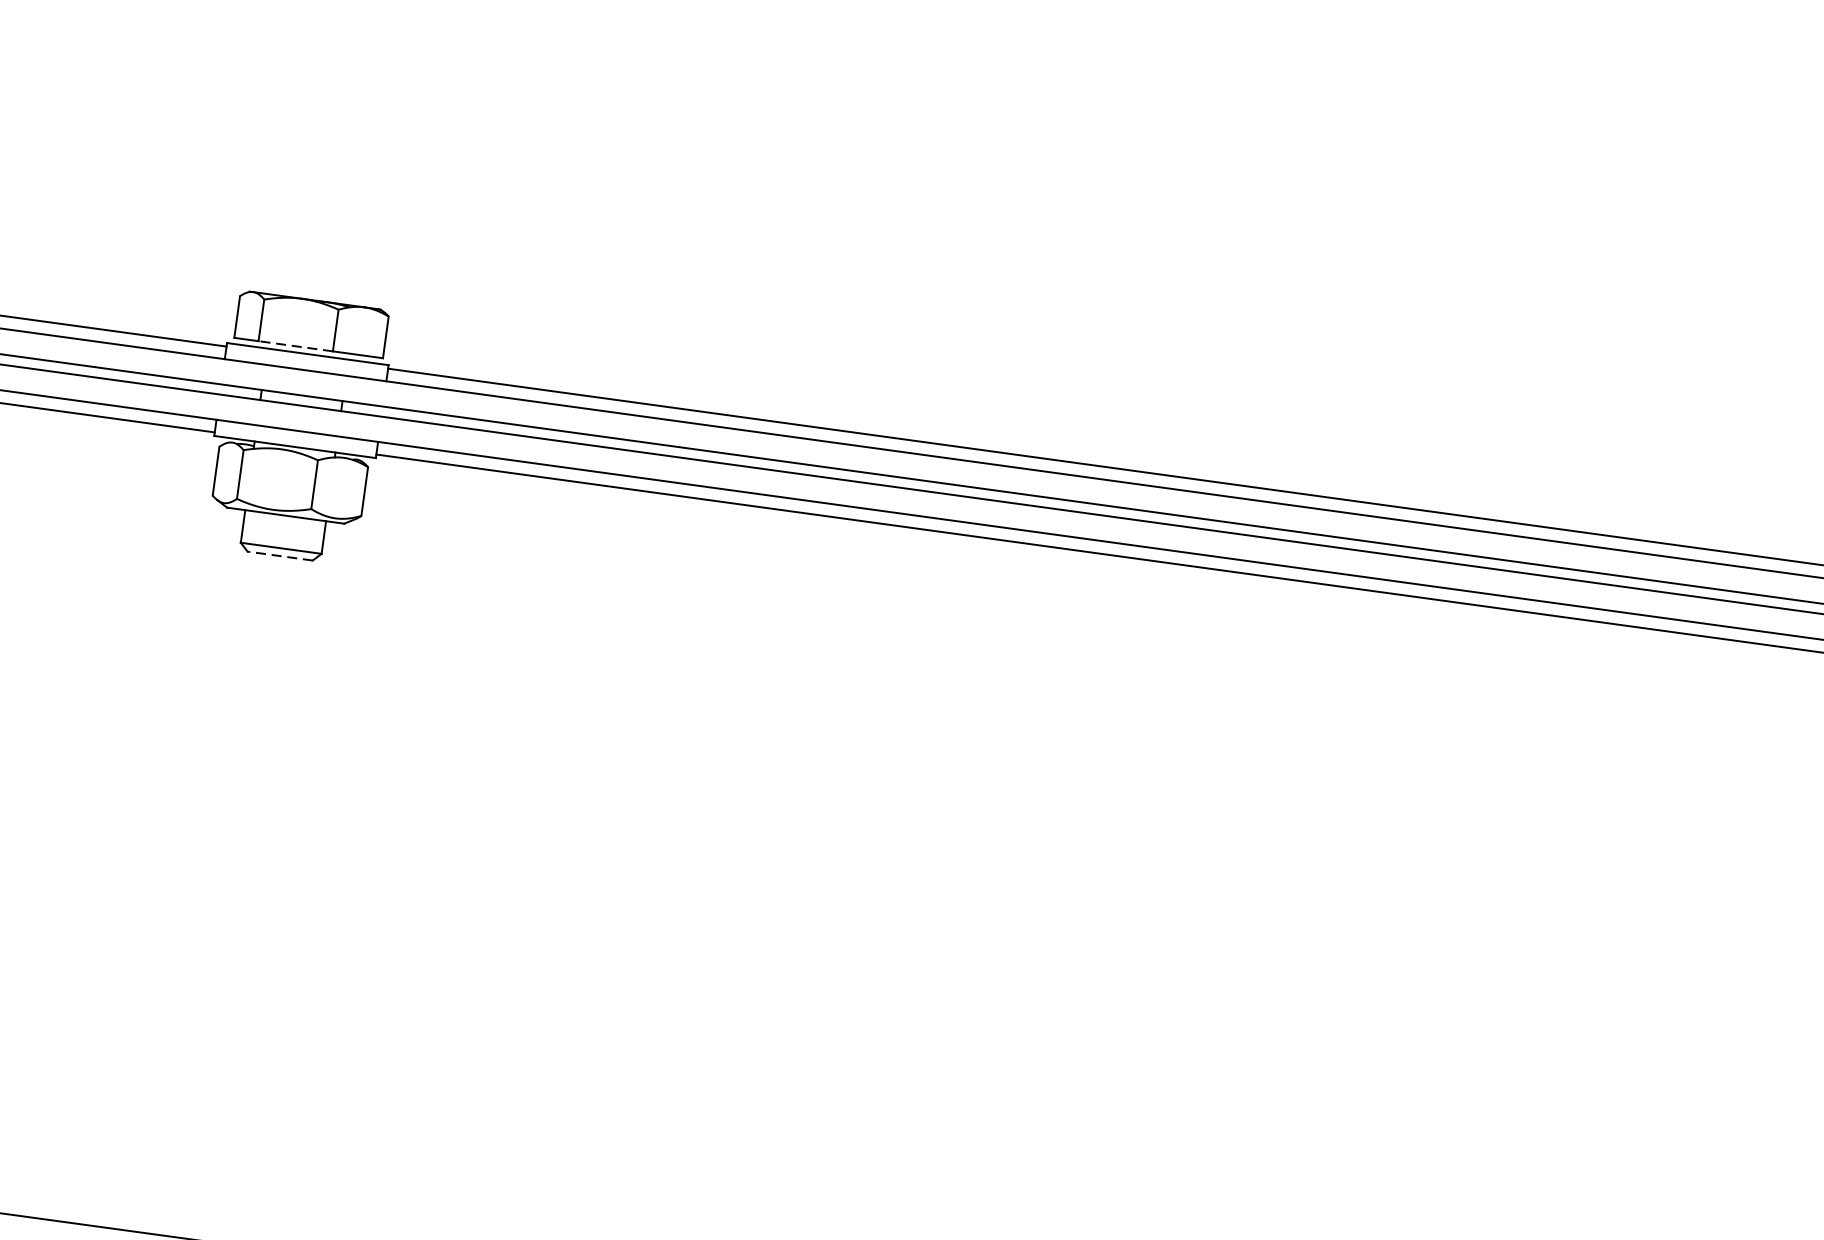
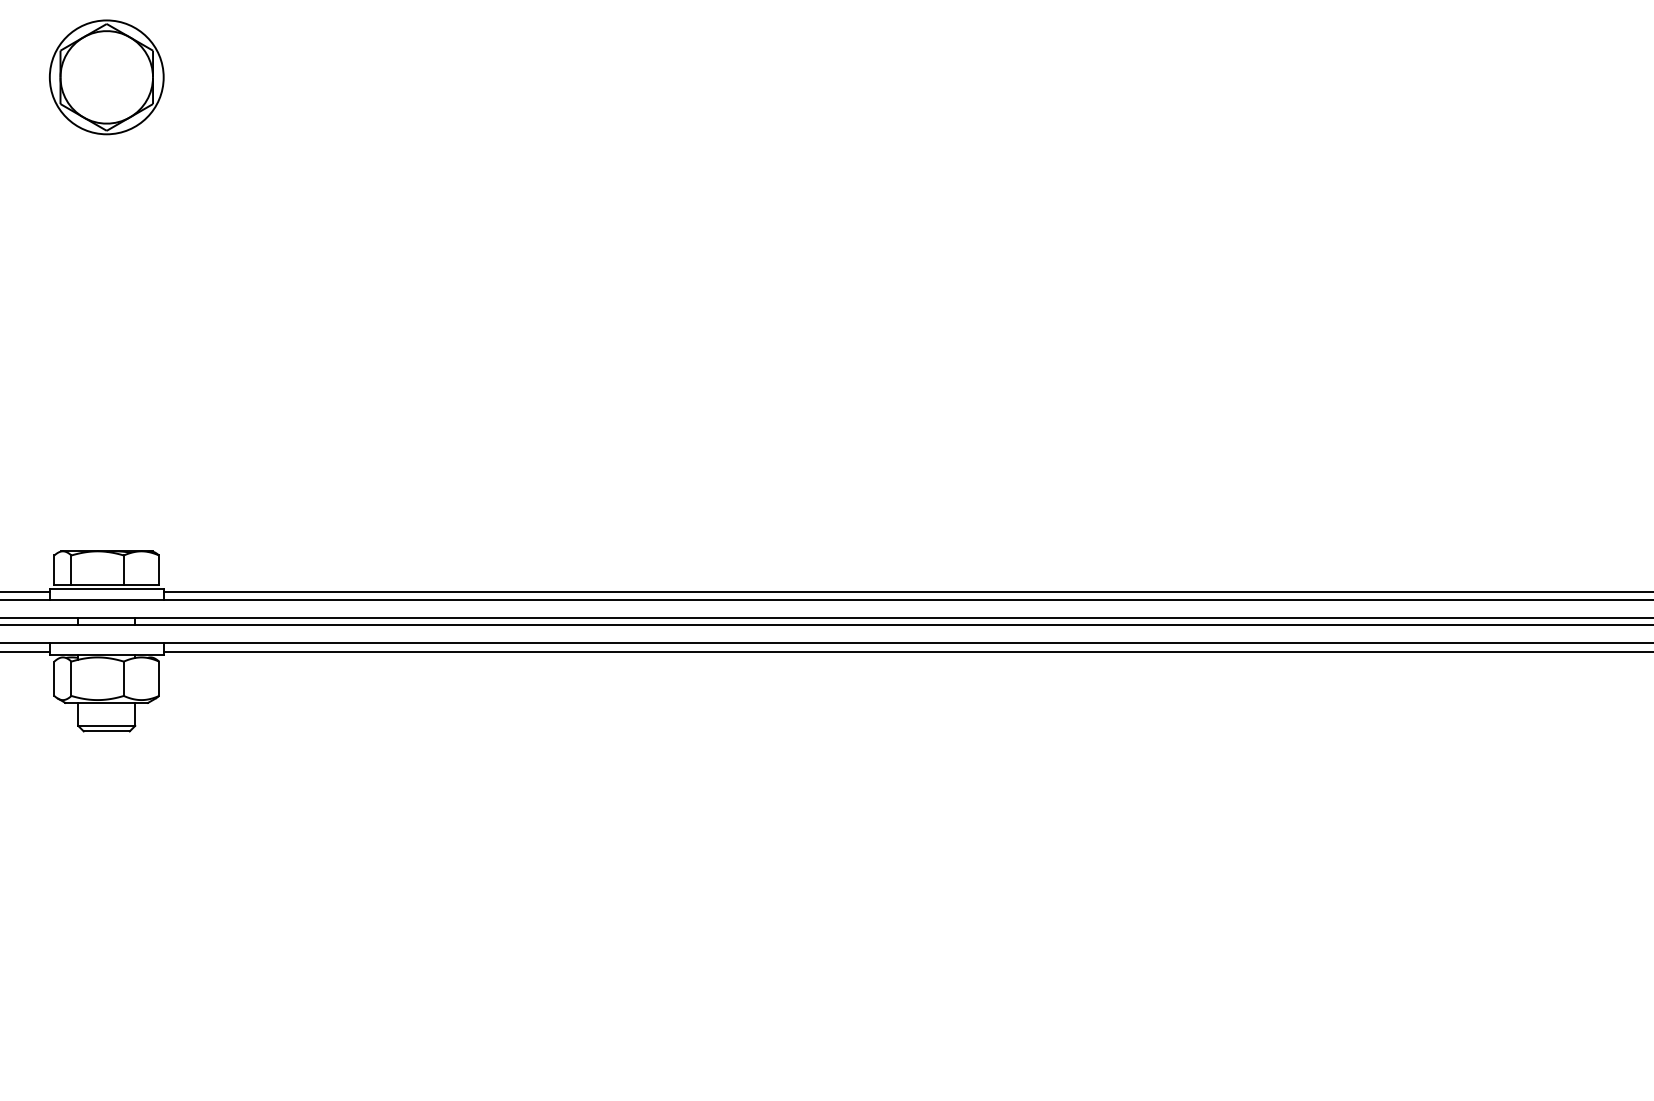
line: (295, 345) -> (97, 584), dashed -> solid
line: (279, 556) -> (106, 731), dashed -> solid

